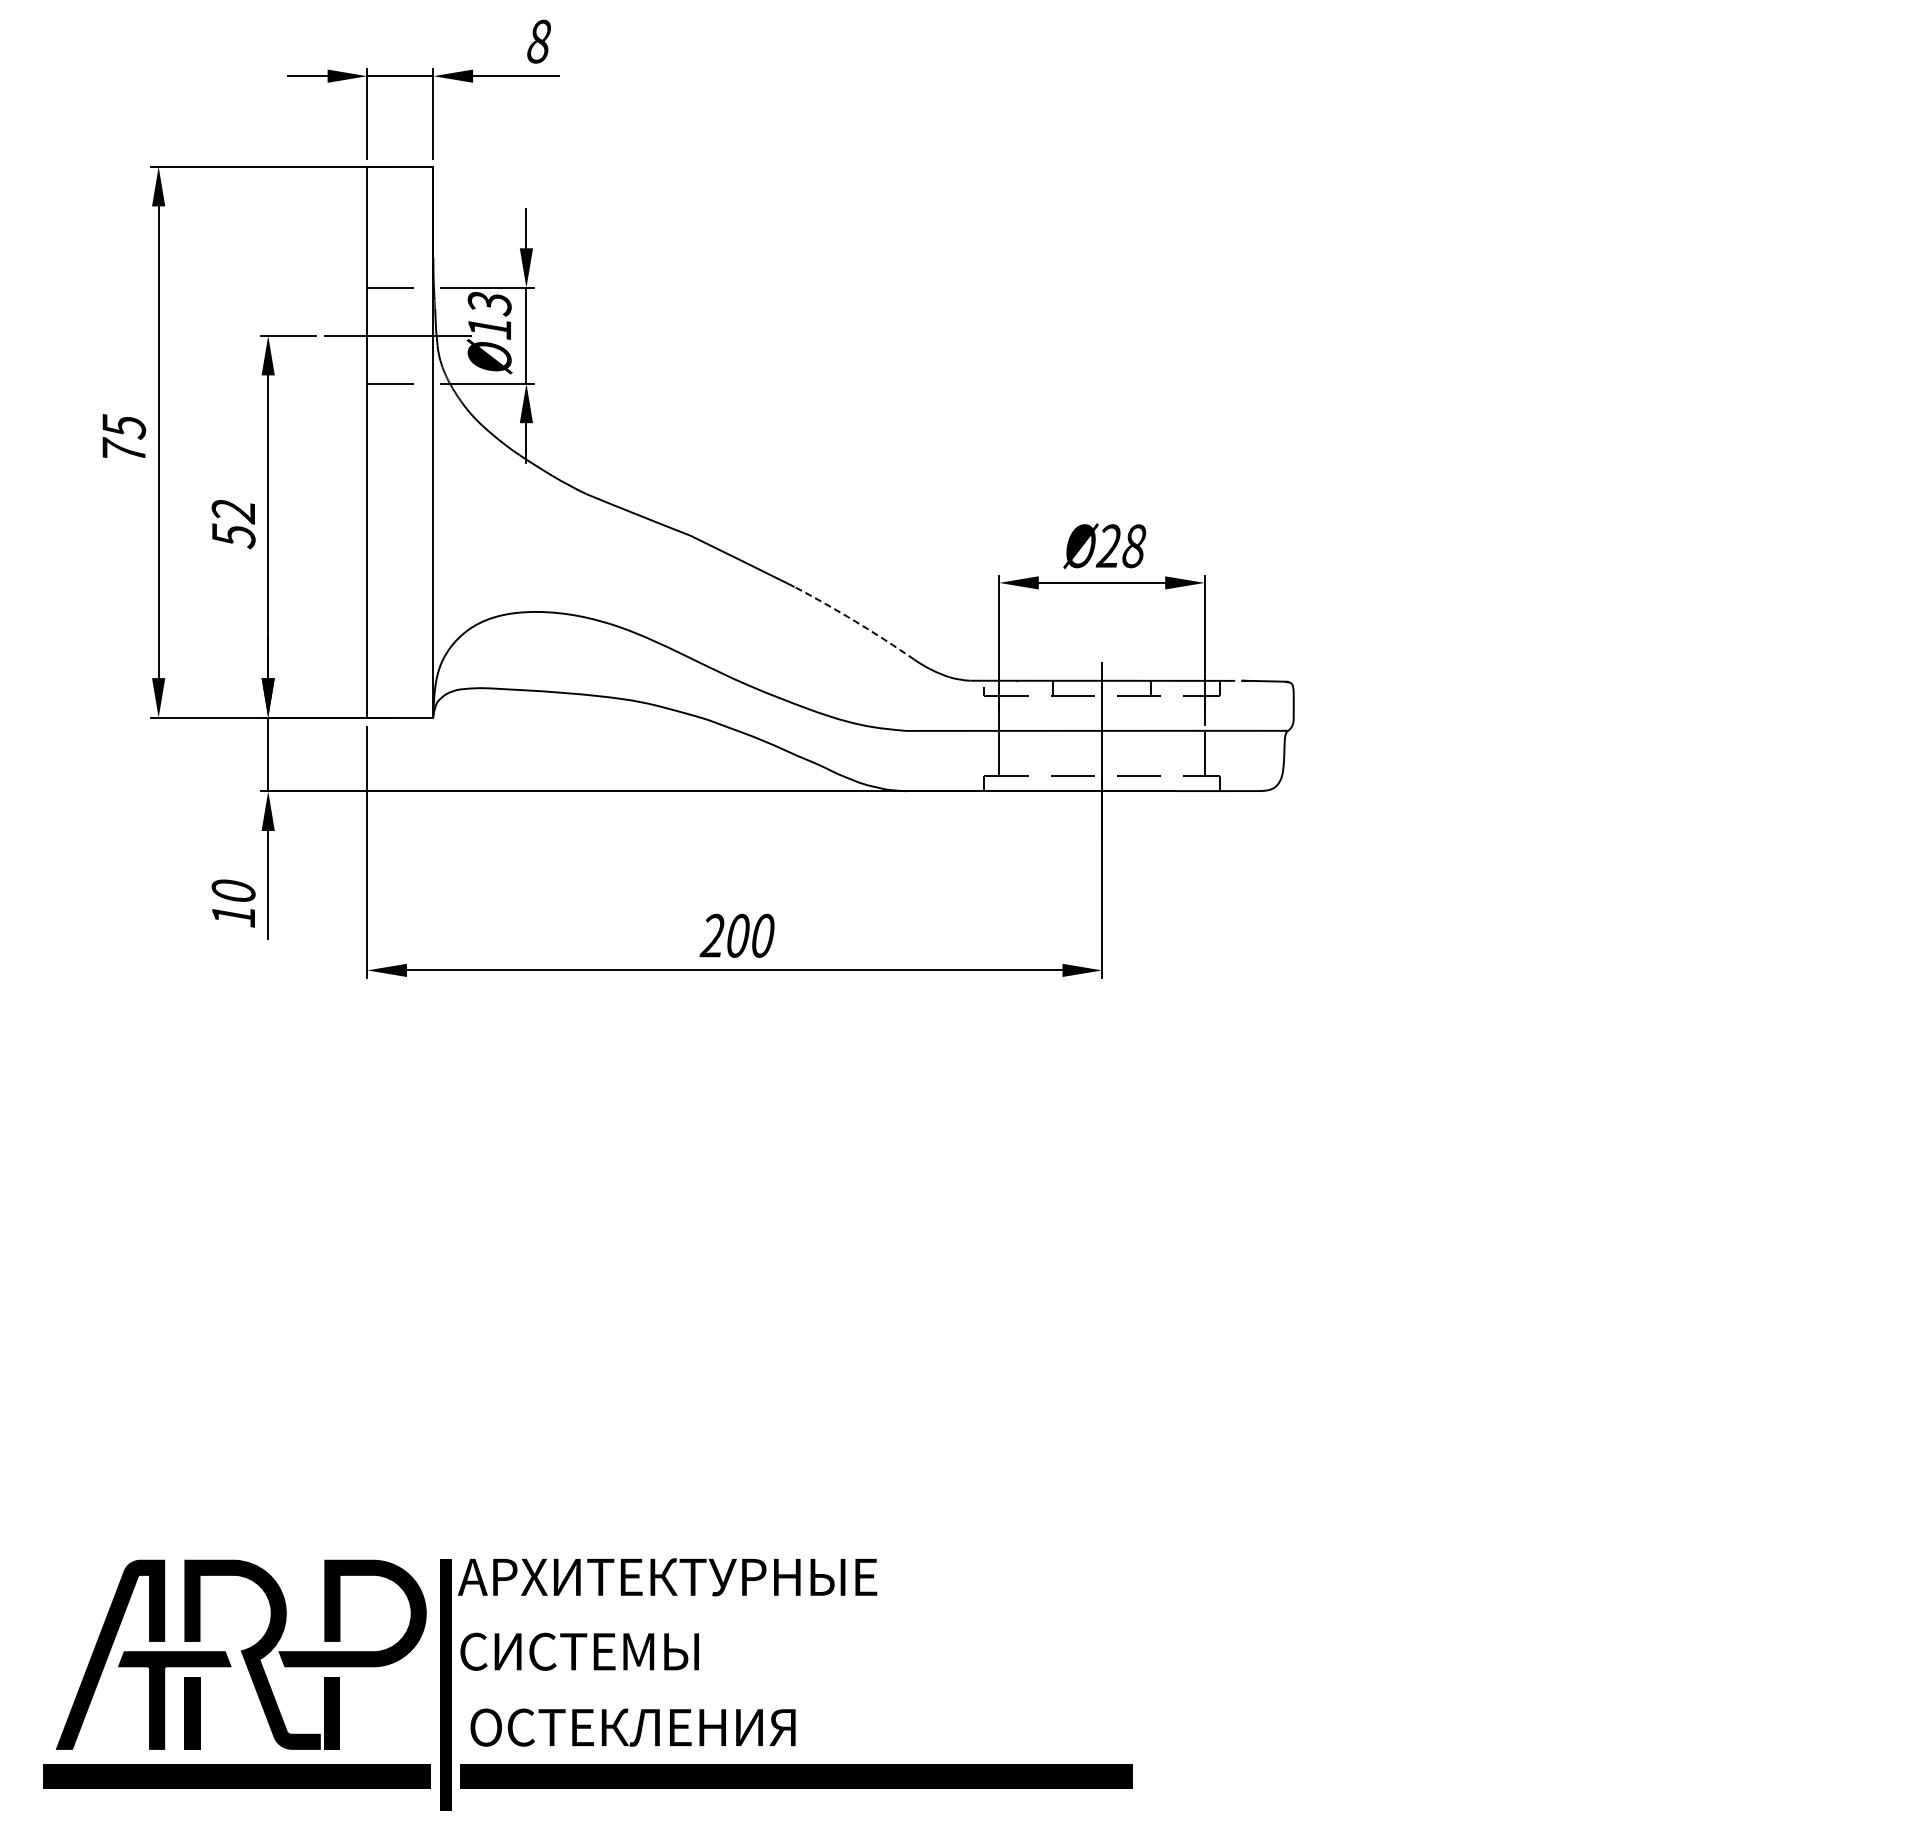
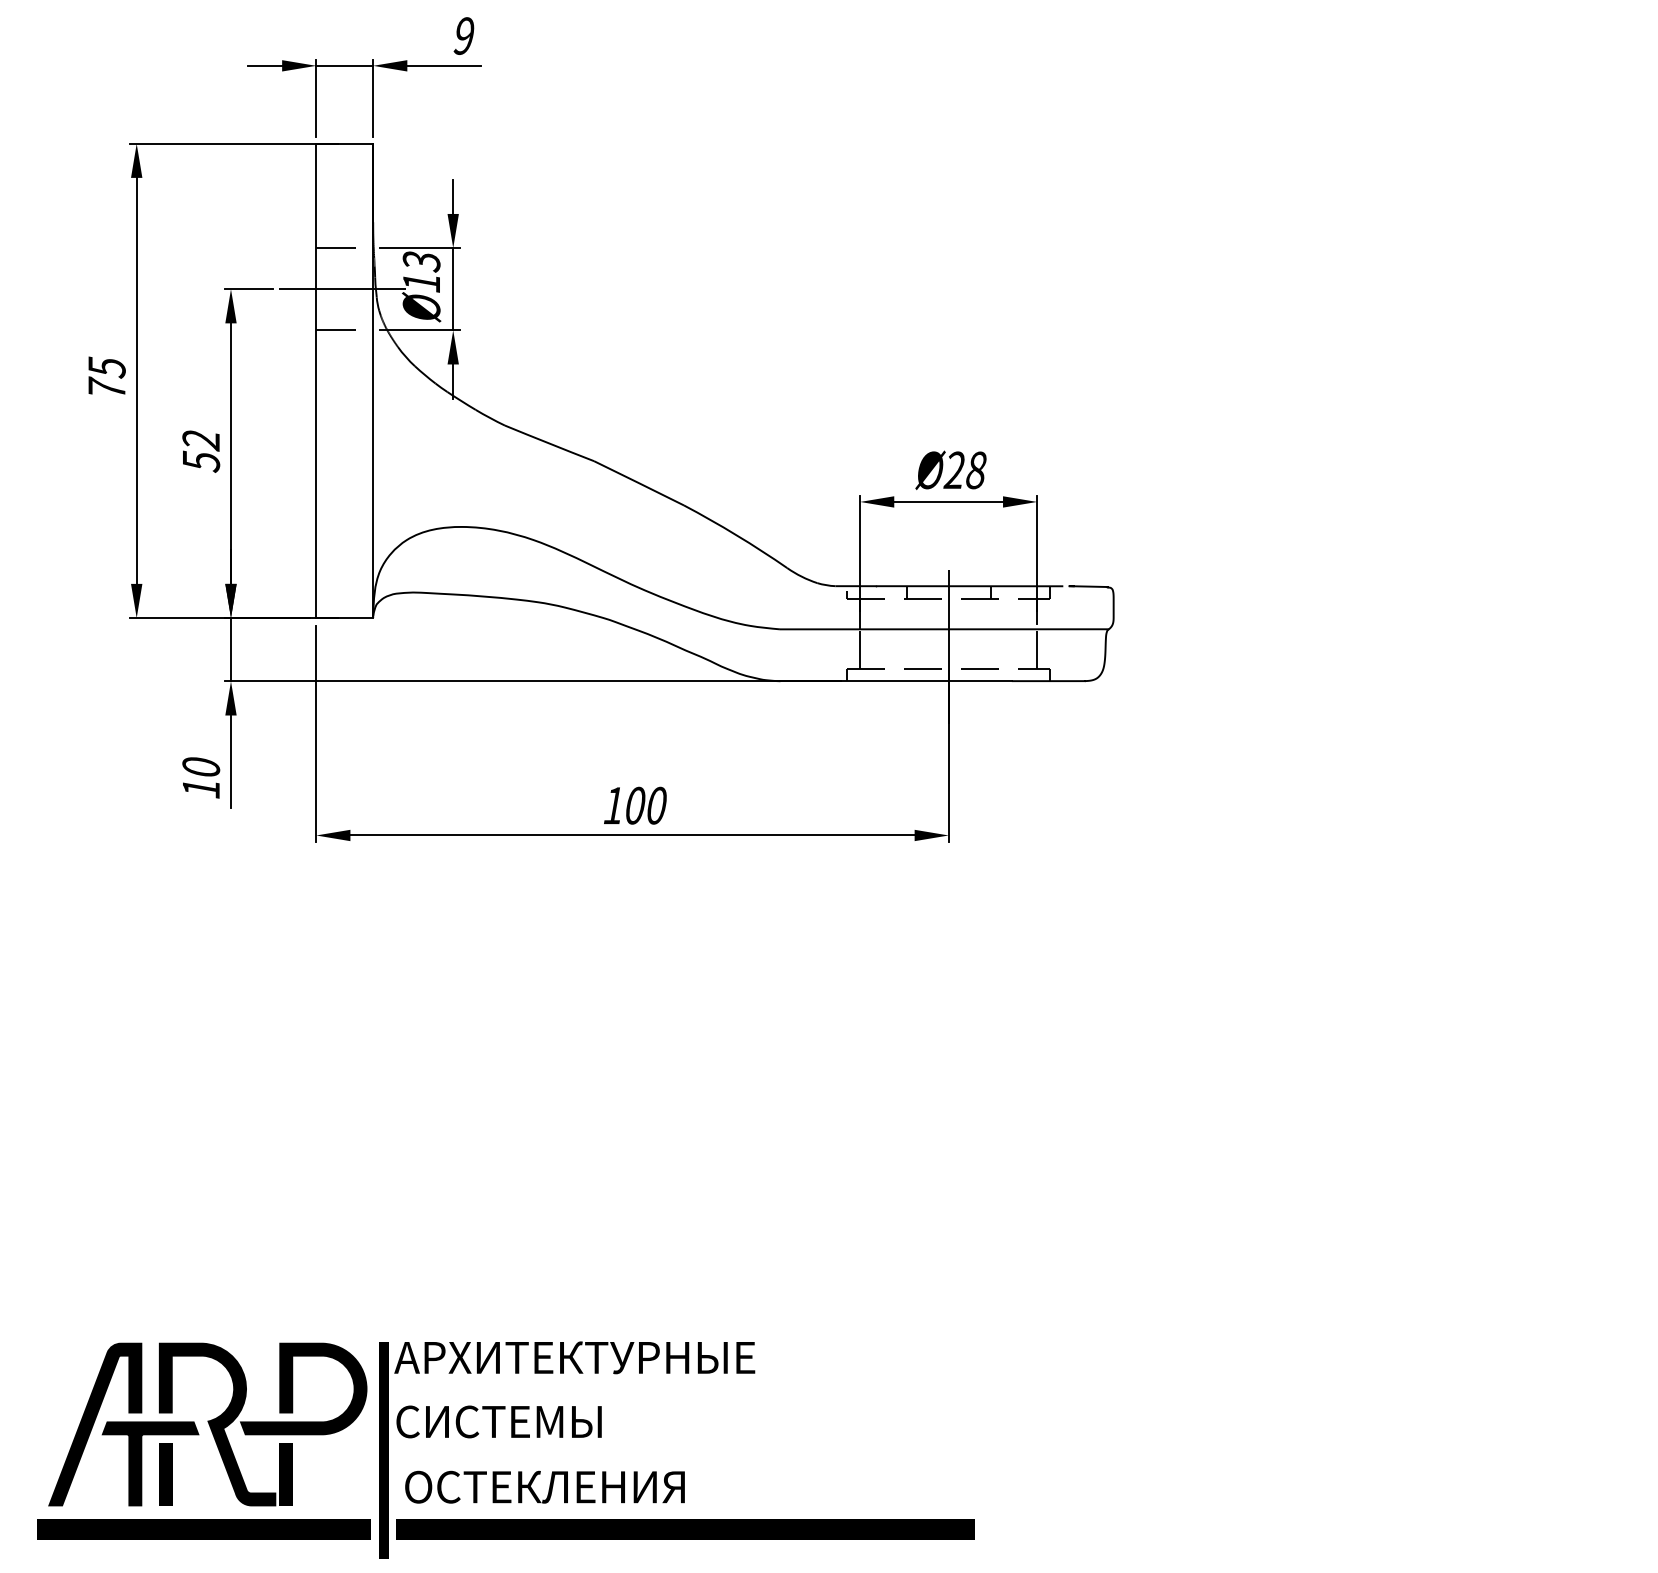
text: (538, 41) -> (463, 35), 8 -> 9
arc: (855, 621) -> (736, 535), dashed -> solid
text: (711, 935) -> (612, 805), 200 -> 100

